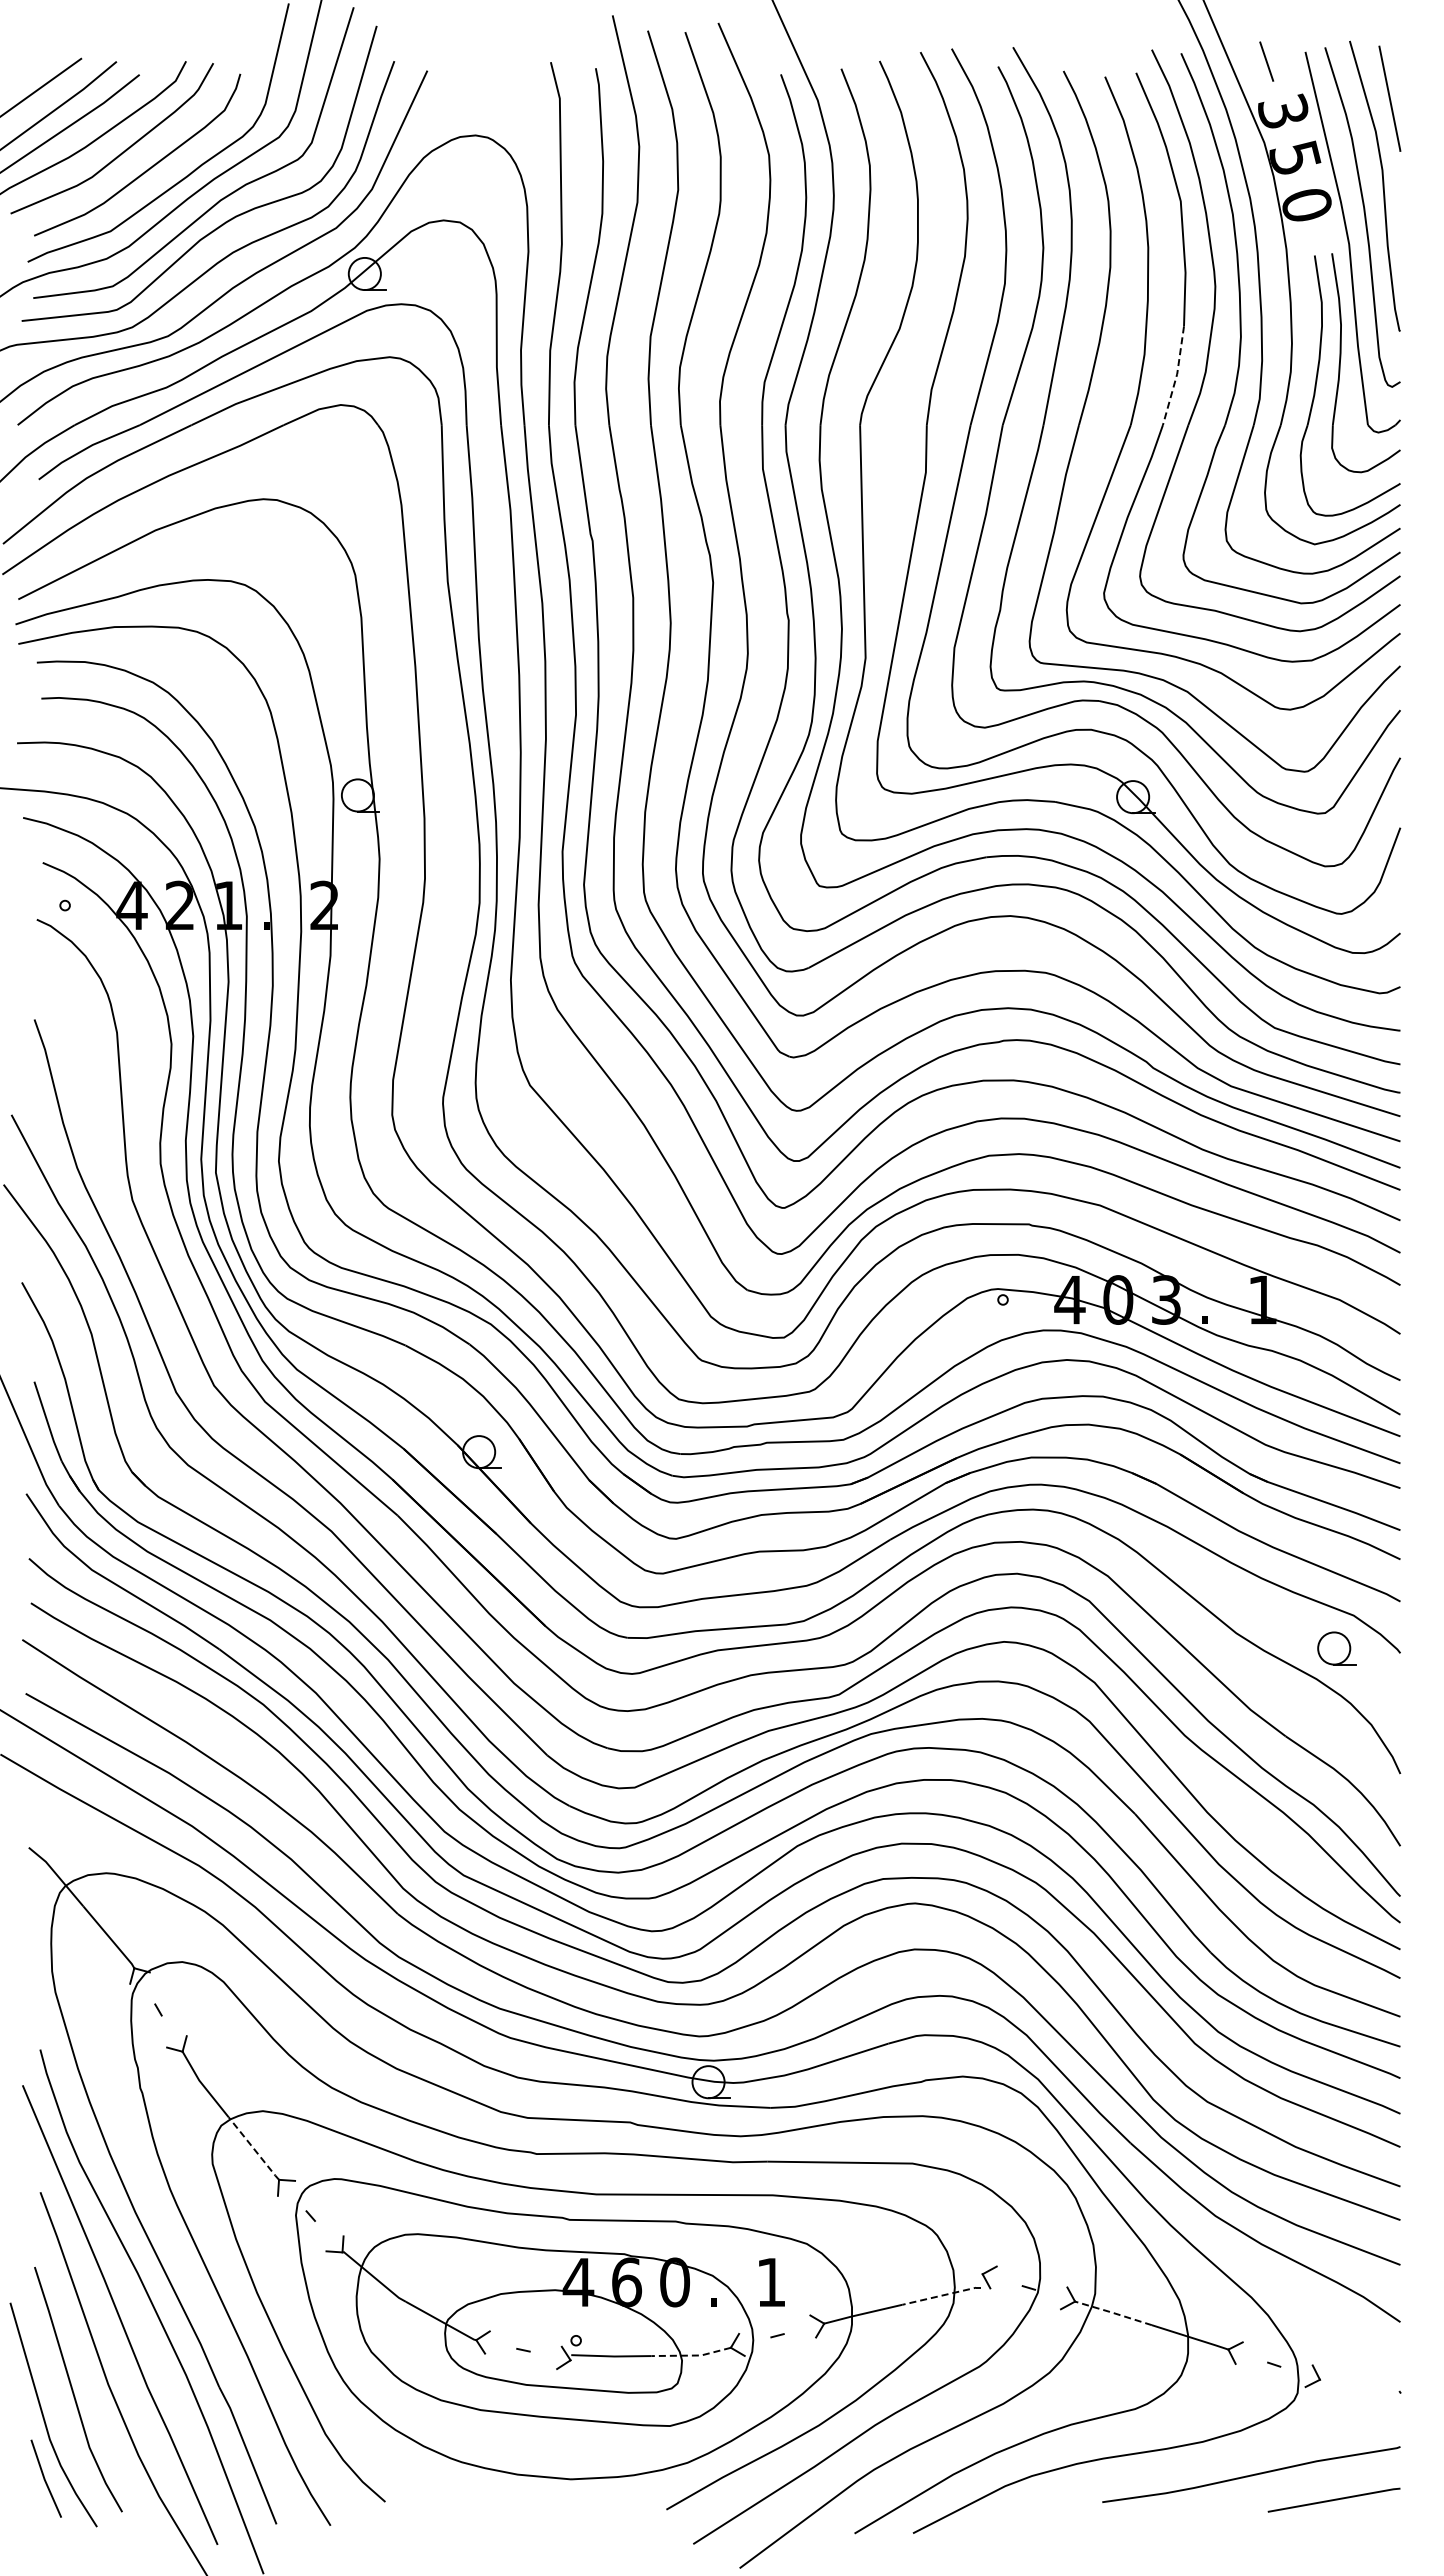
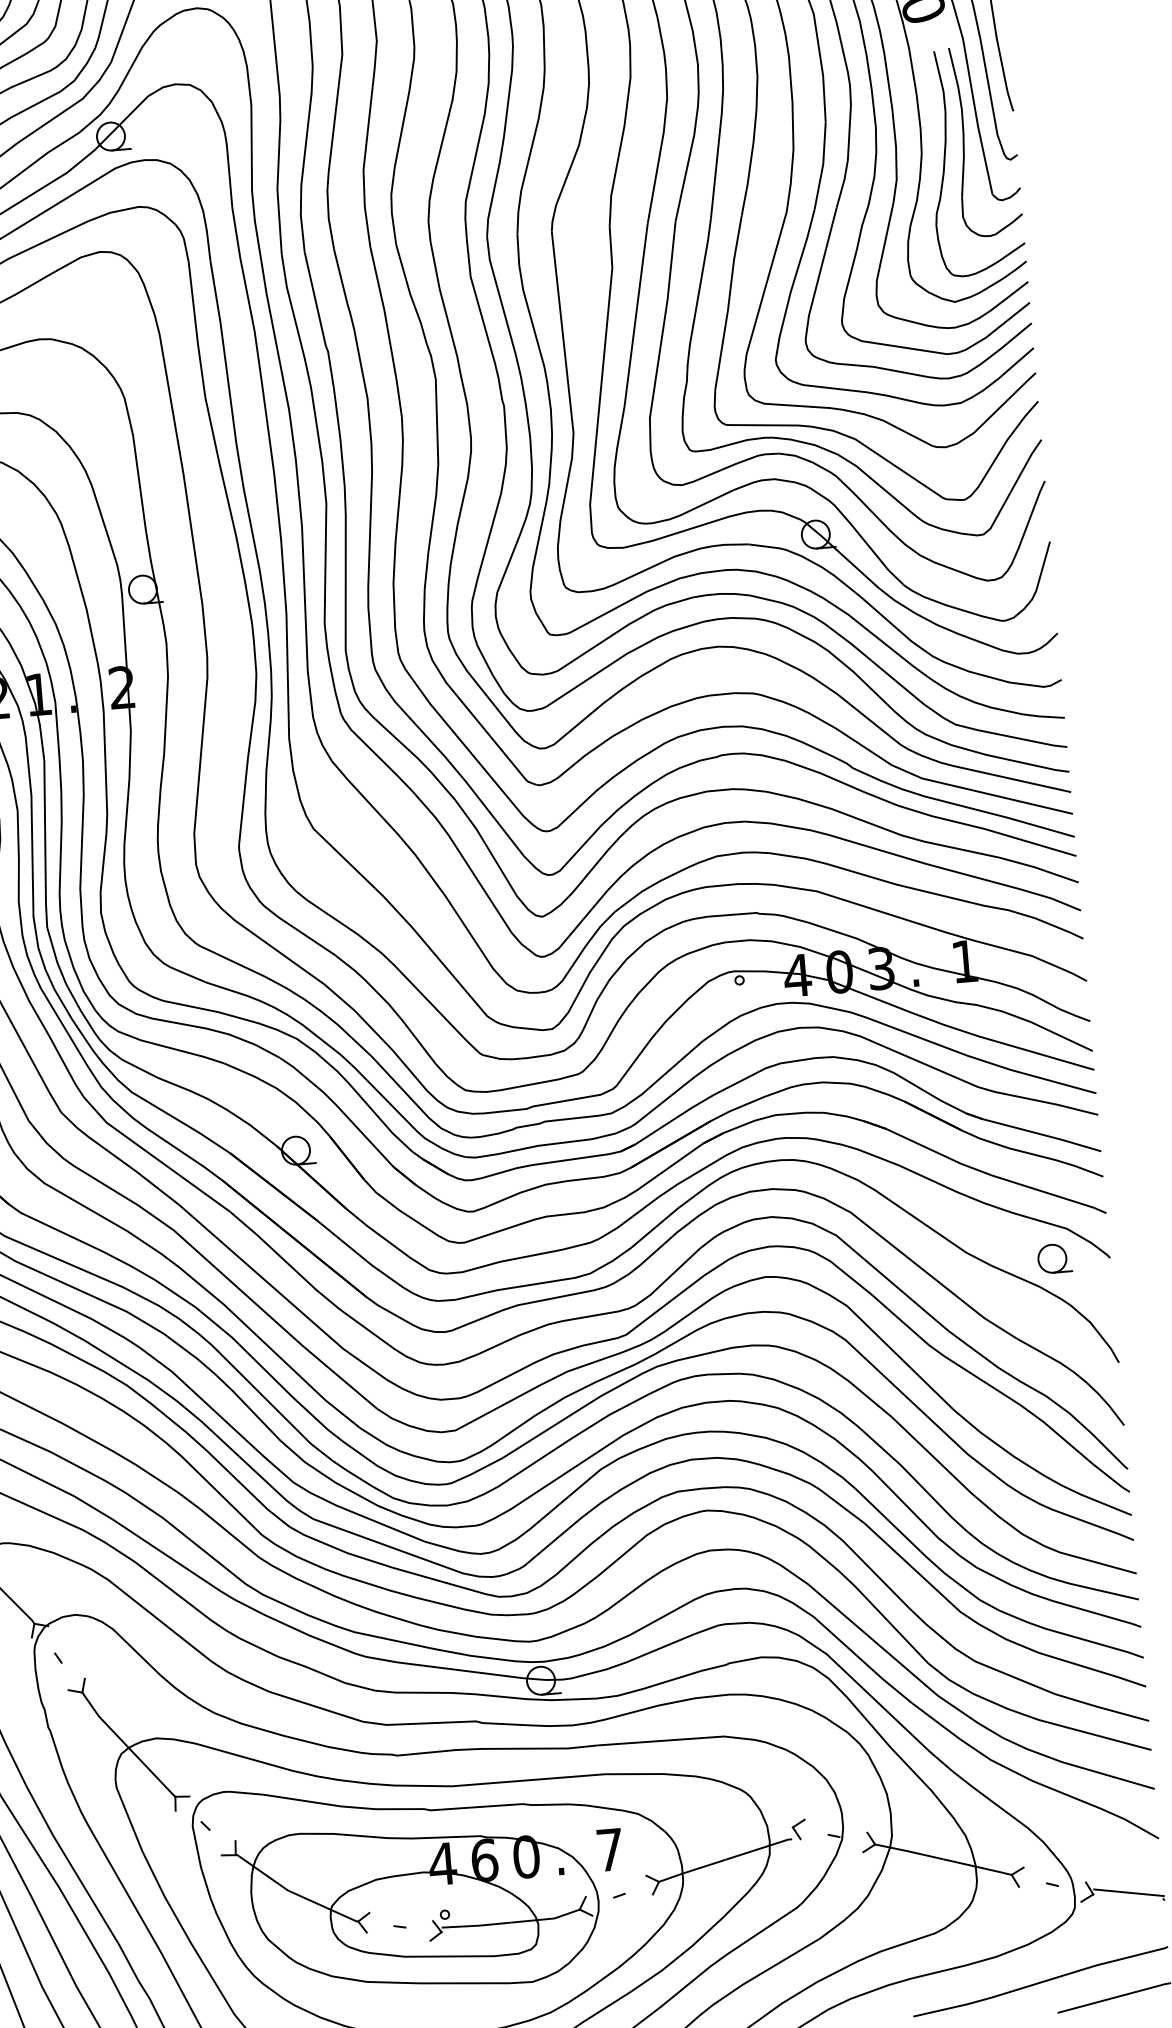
line: (1176, 376) -> (822, 166), dashed -> solid
line: (254, 2149) -> (151, 1772), dashed -> solid
text: (771, 2282) -> (610, 1849), 1 -> 7
line: (942, 2295) -> (759, 1848), dashed -> solid
line: (1113, 2312) -> (909, 1851), dashed -> solid
line: (692, 2355) -> (547, 1919), dashed -> solid
line: (1360, 2381) -> (1128, 1892), added

